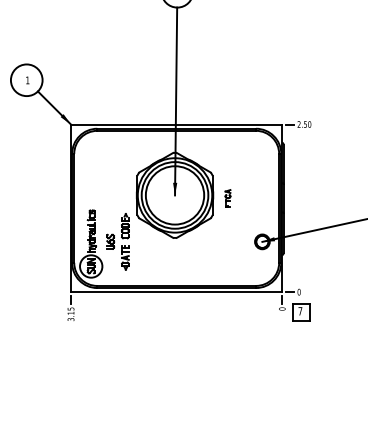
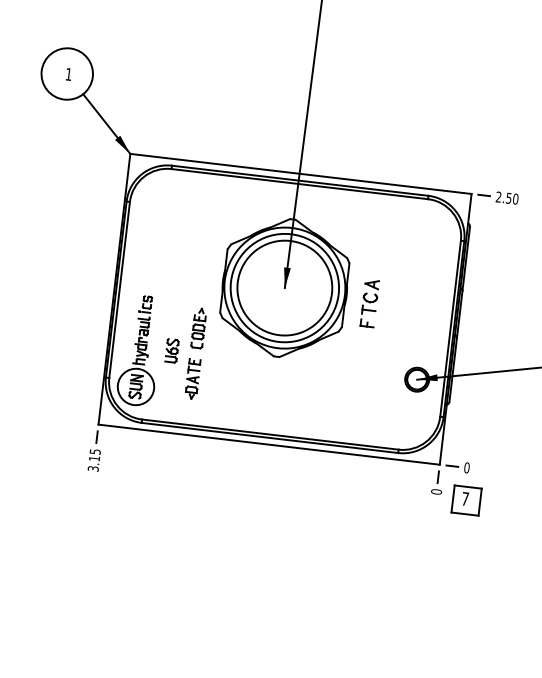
part: (227, 198) -> (369, 303), size x1.67

